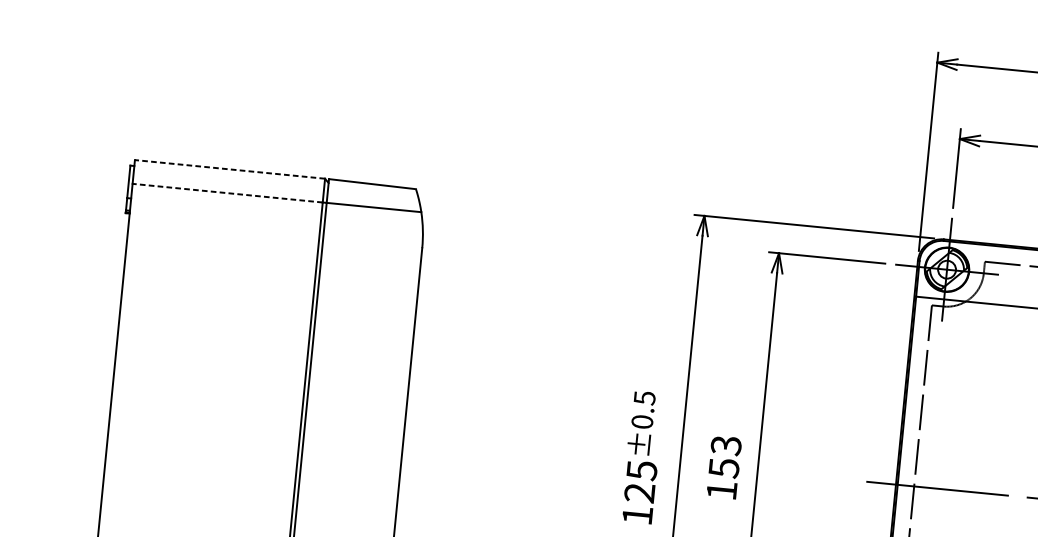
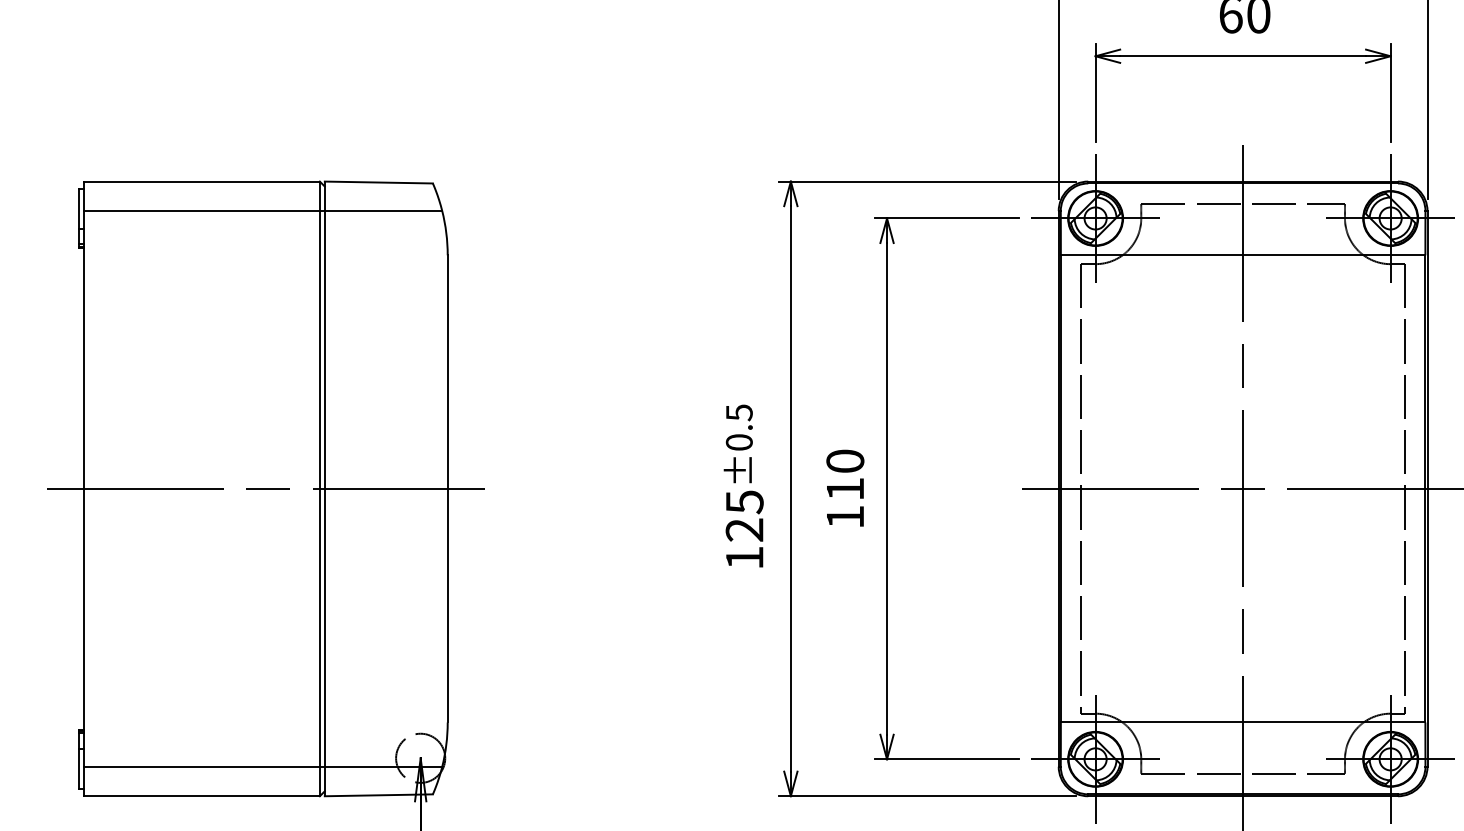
line: (229, 169) -> (201, 181), dashed -> solid
line: (227, 193) -> (201, 211), dashed -> solid
line: (257, 421) -> (265, 488), added
text: (725, 457) -> (845, 475), 153 -> 110

